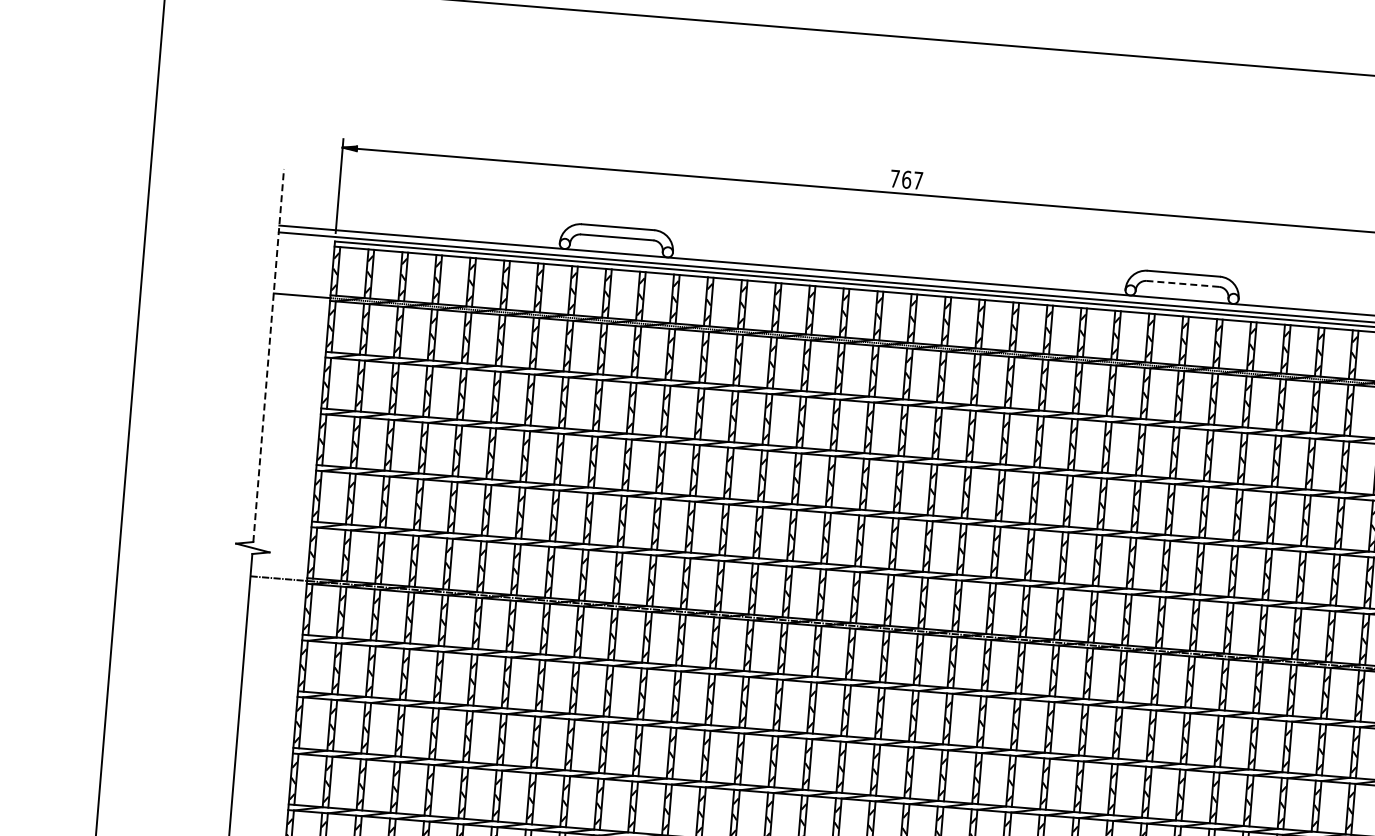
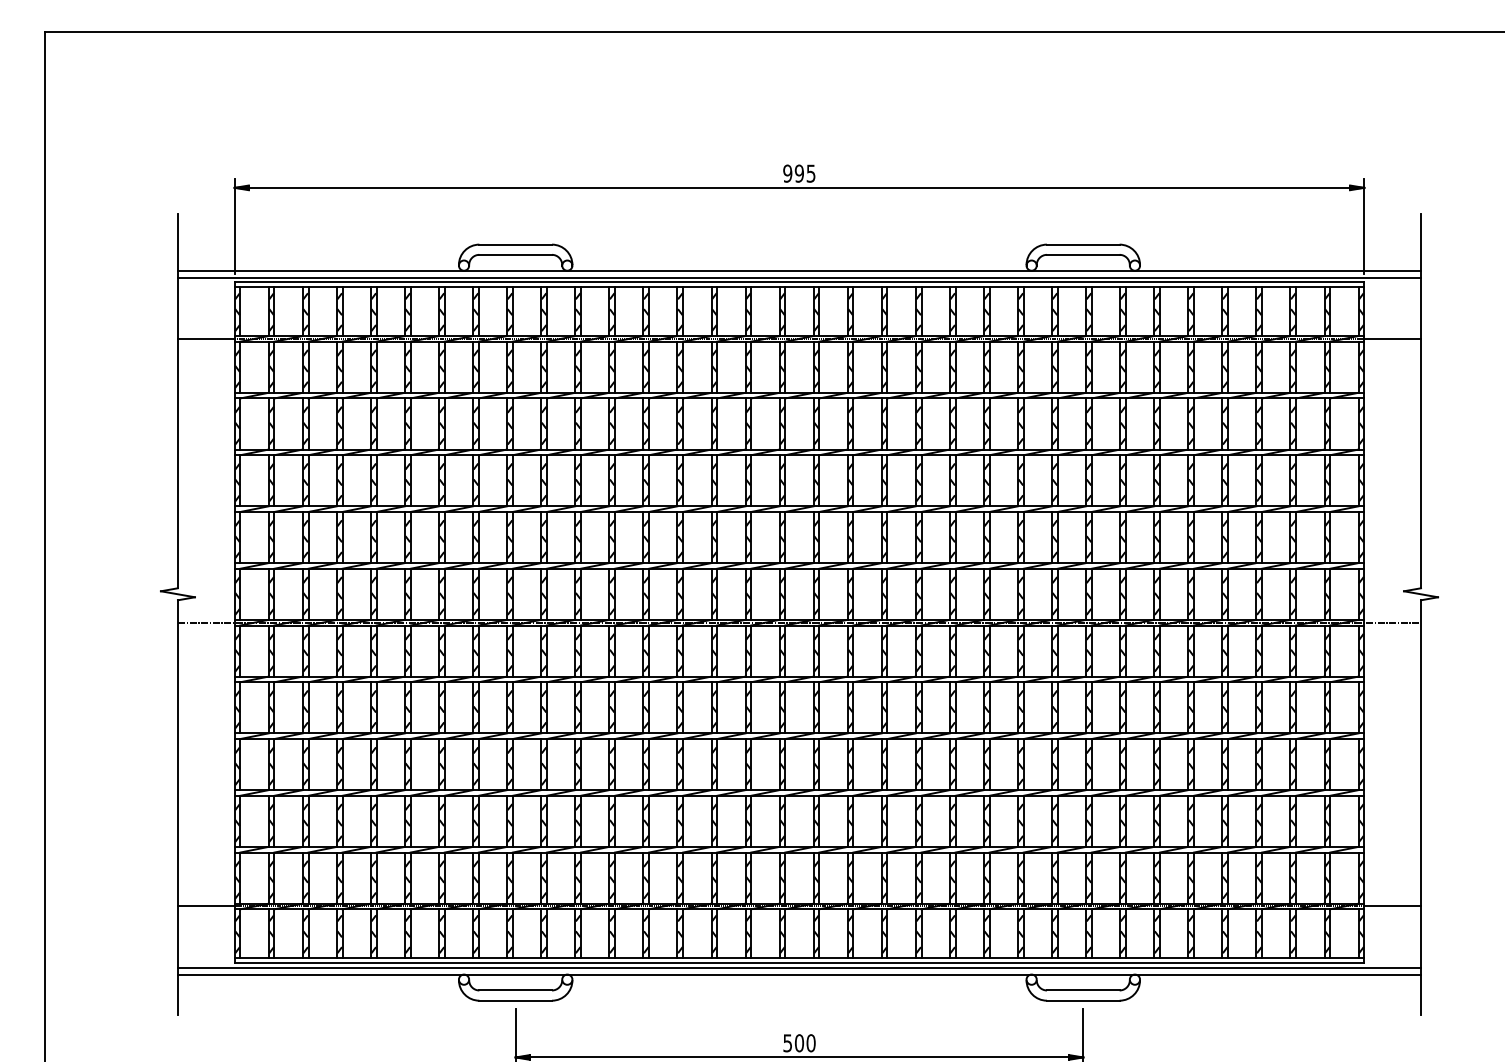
text: (906, 179) -> (799, 173), 767 -> 995
line: (1182, 283) -> (1082, 254), dashed -> solid
line: (268, 354) -> (177, 400), dashed -> solid

